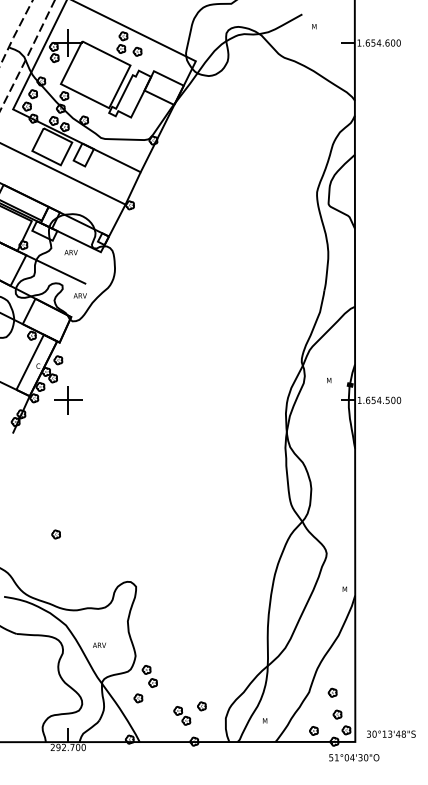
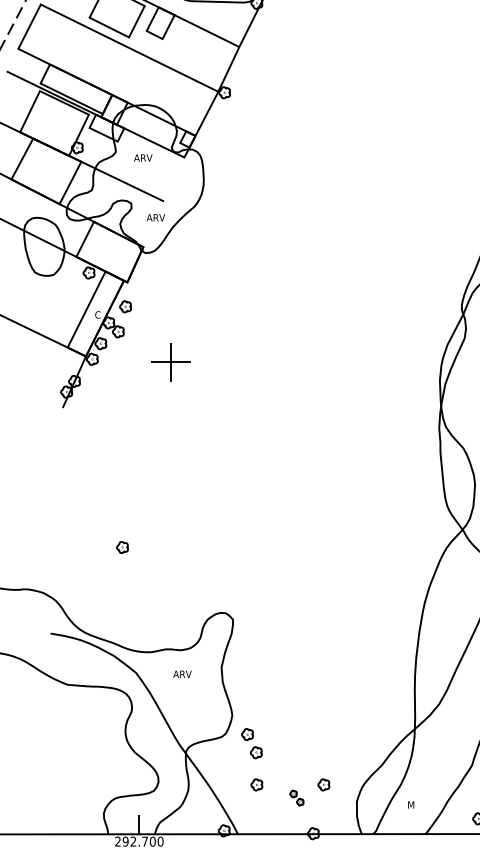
part: (68, 400) -> (171, 362), moved
text: (99, 644) -> (182, 673), moved
part: (138, 698) -> (257, 785), moved
part: (182, 715) -> (297, 797), size x0.6

